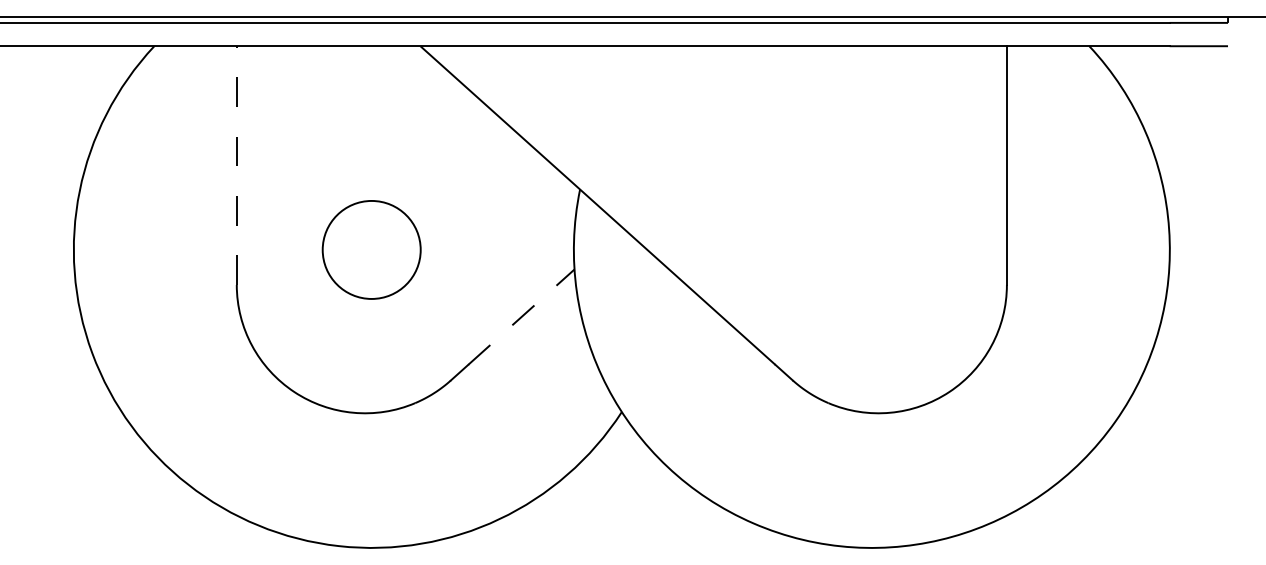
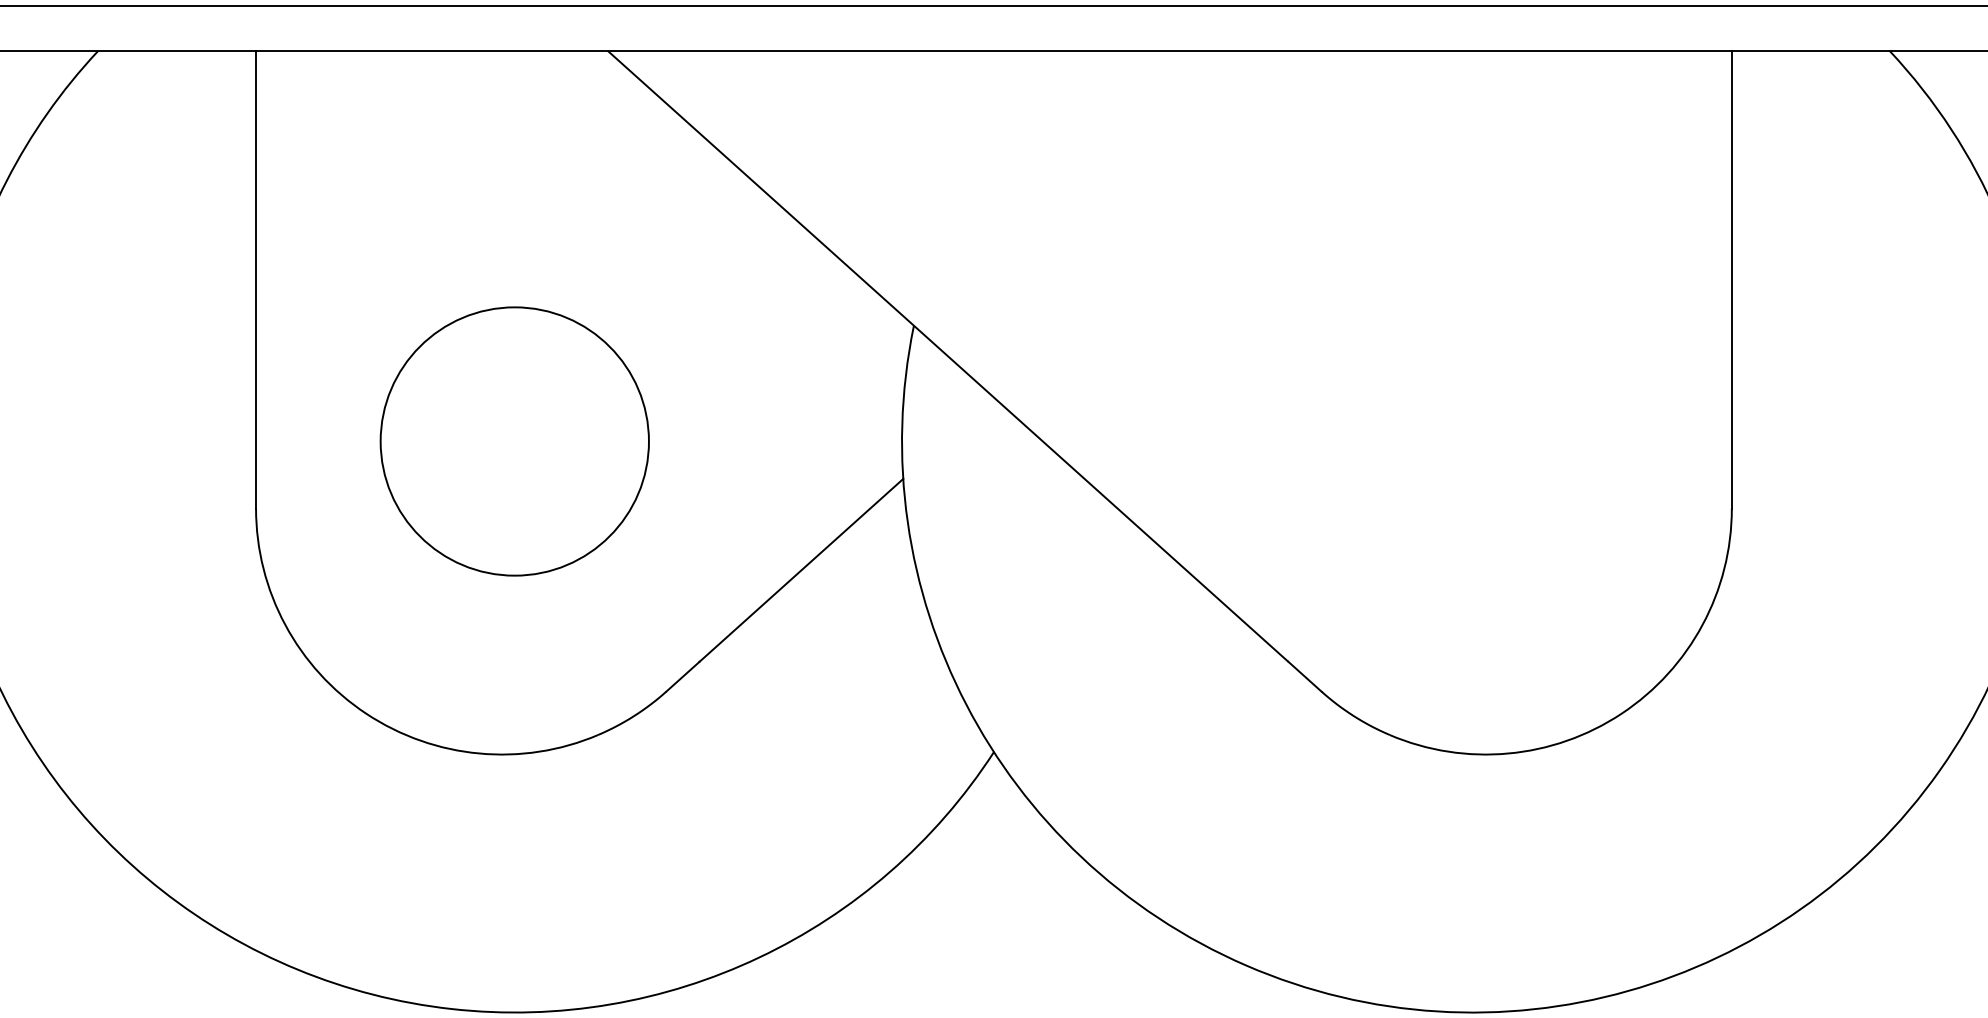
line: (236, 165) -> (255, 279), dashed -> solid
circle: (371, 249) -> (514, 440), size x1.43
line: (521, 316) -> (801, 569), dashed -> solid

